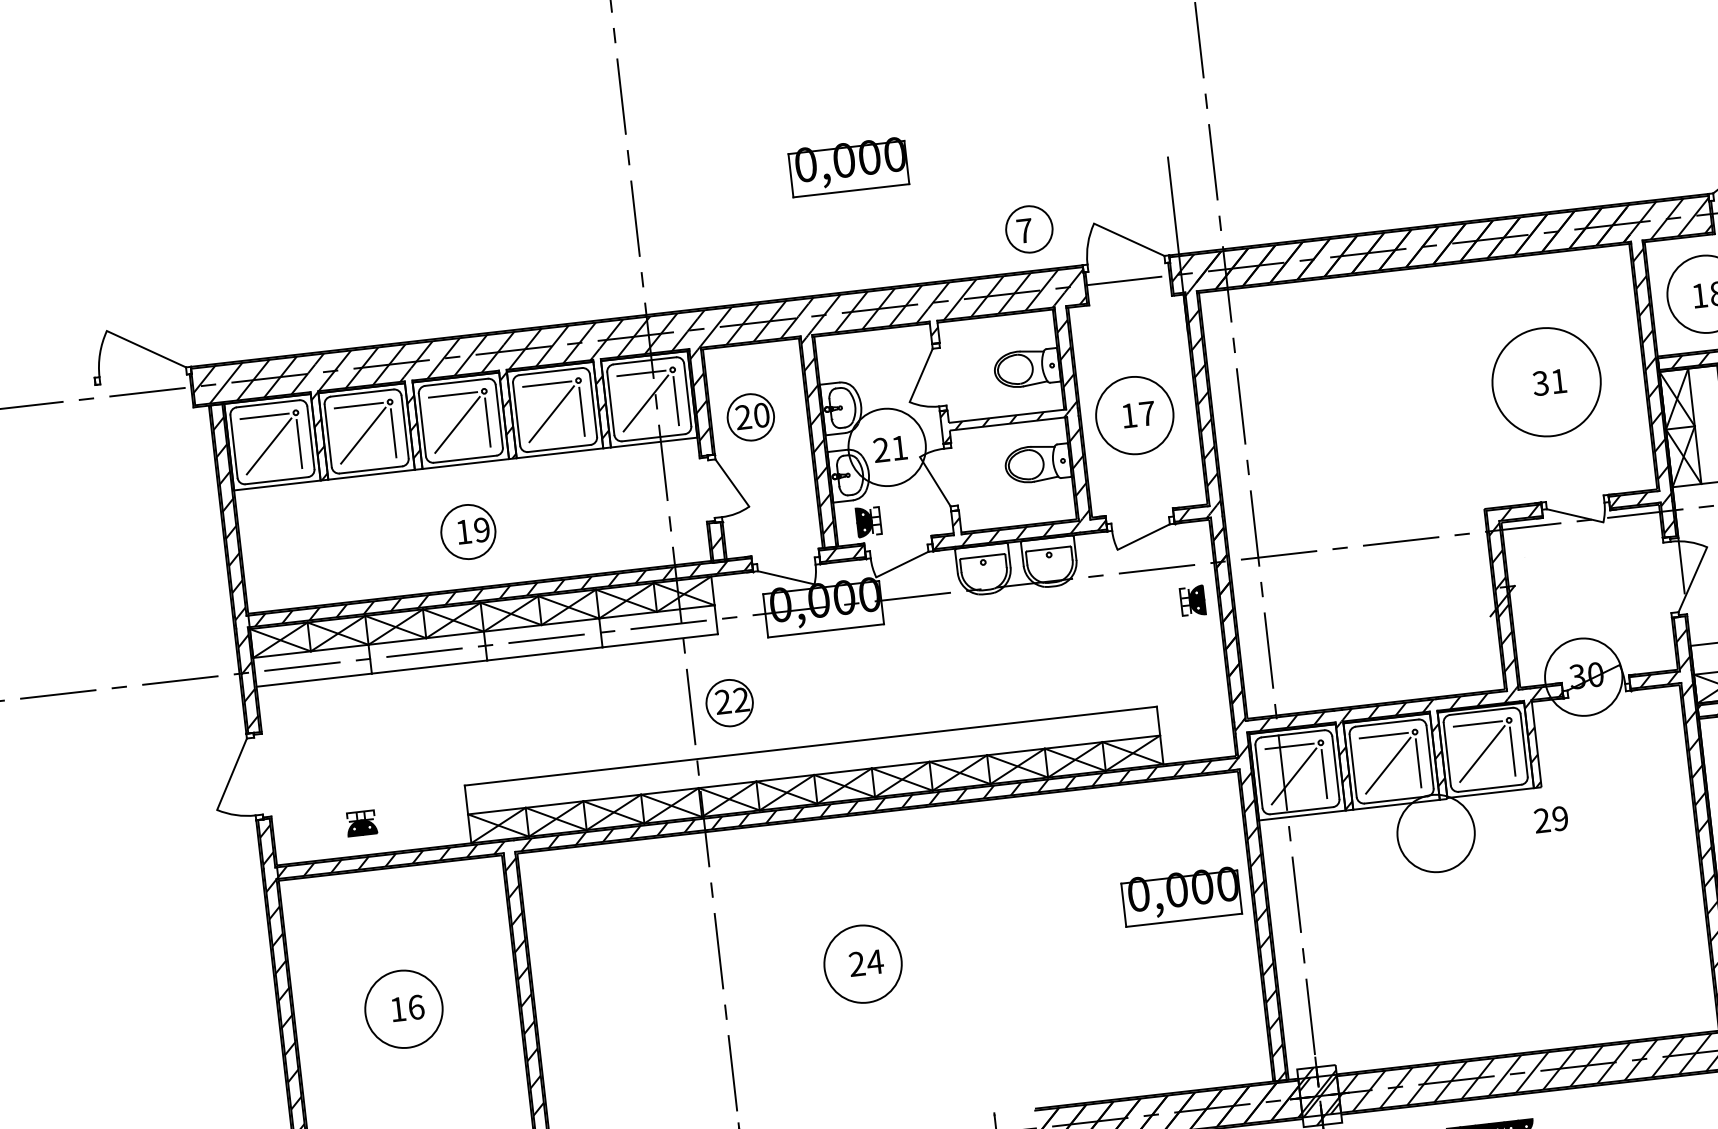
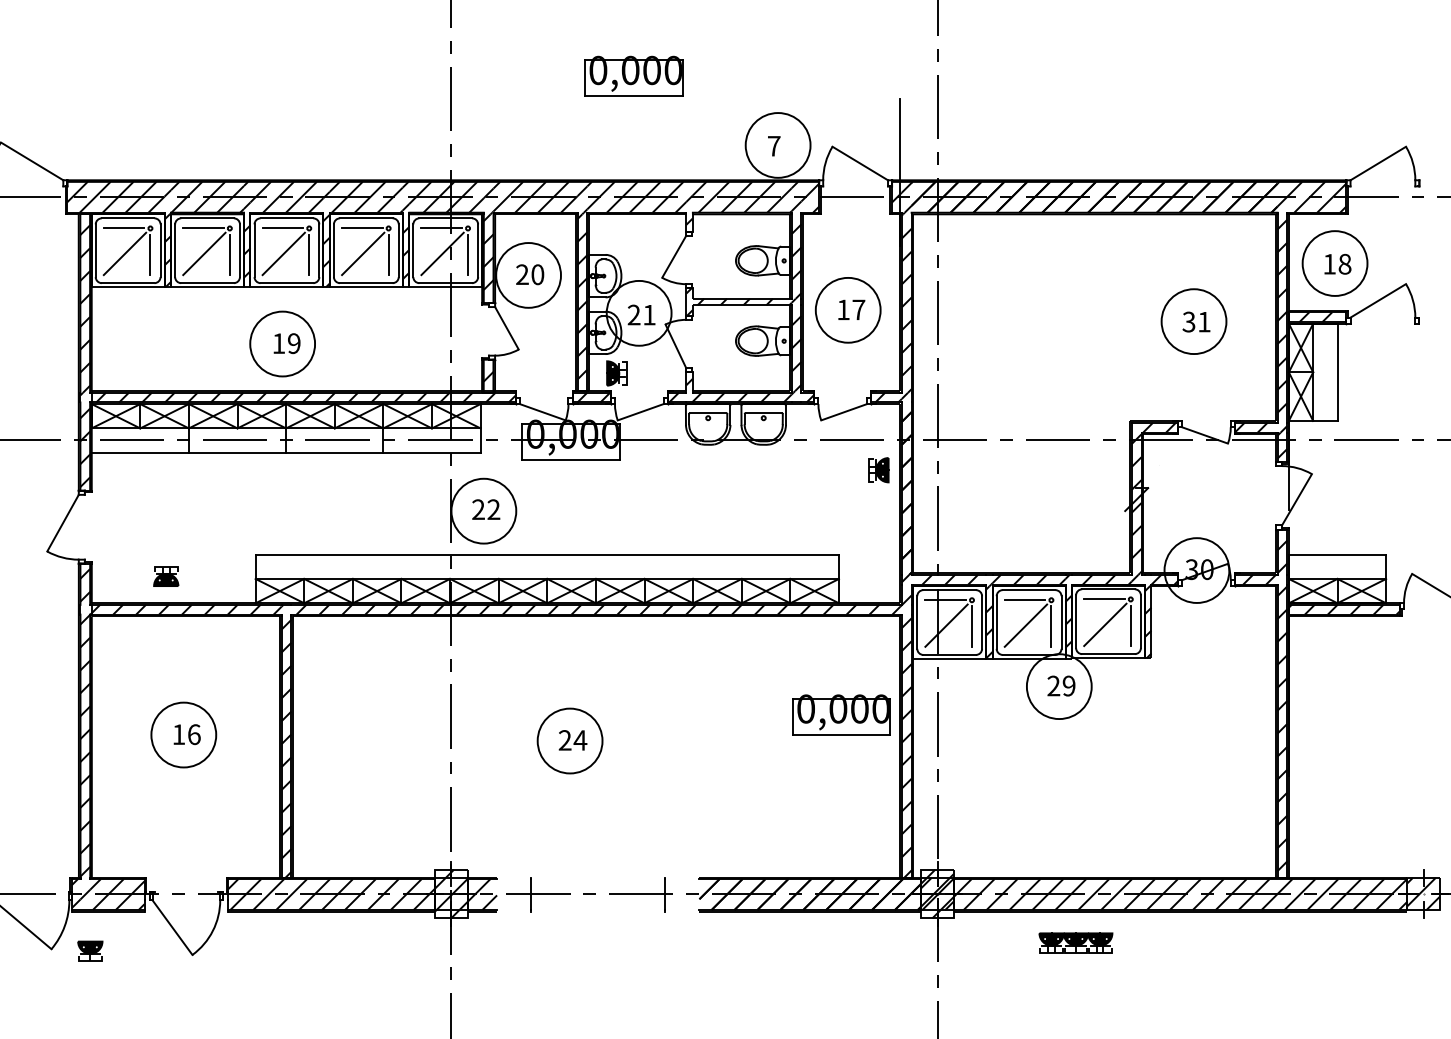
circle: (1028, 229) -> (777, 145), size x1.67
circle: (1545, 382) -> (1193, 321), size x0.71
circle: (750, 417) -> (528, 275), size x1.67
circle: (468, 531) -> (282, 343), size x1.43
circle: (729, 702) -> (483, 510), size x1.67
text: (1551, 819) -> (1061, 685), moved

